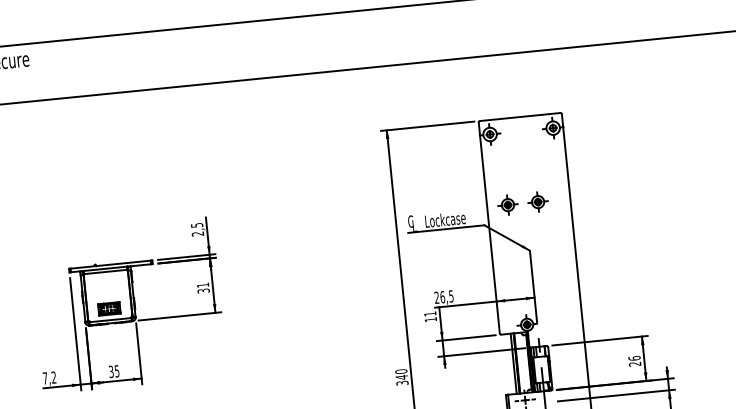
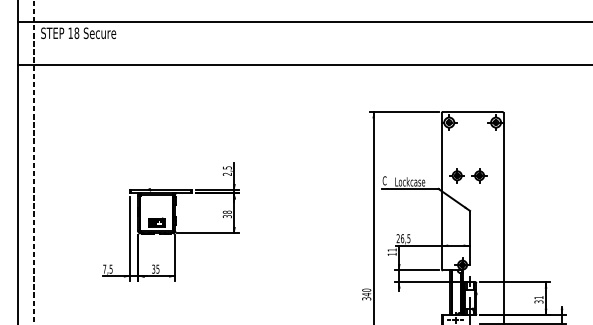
text: (201, 284) -> (226, 211), 31 -> 38
text: (634, 360) -> (538, 299), 26 -> 31
text: (53, 376) -> (110, 268), 7,2 -> 7,5

